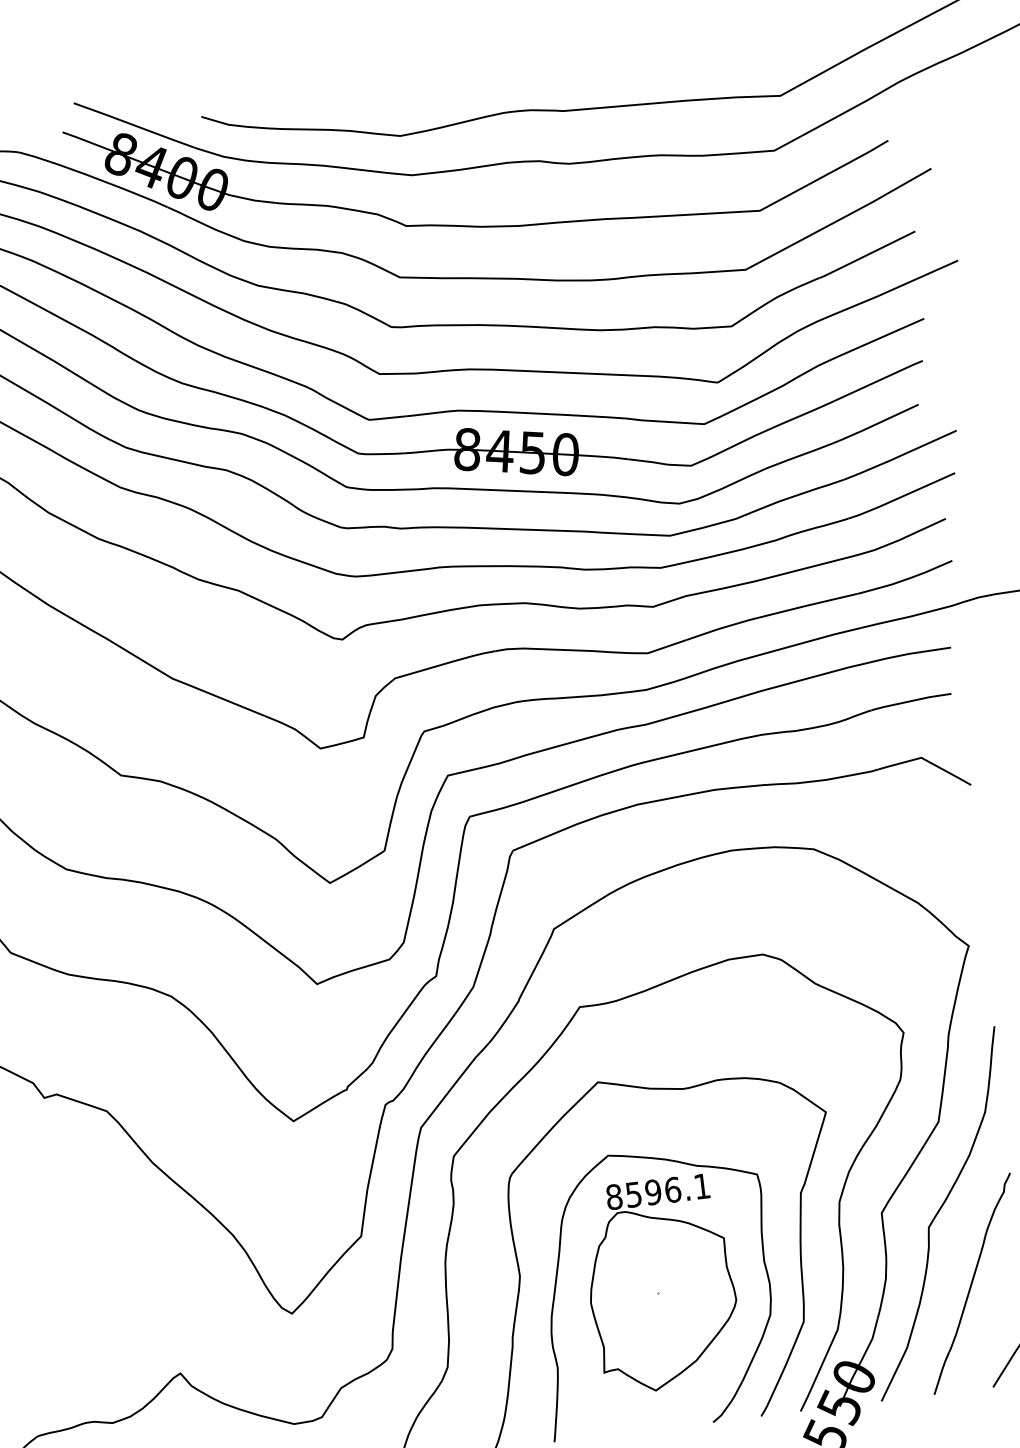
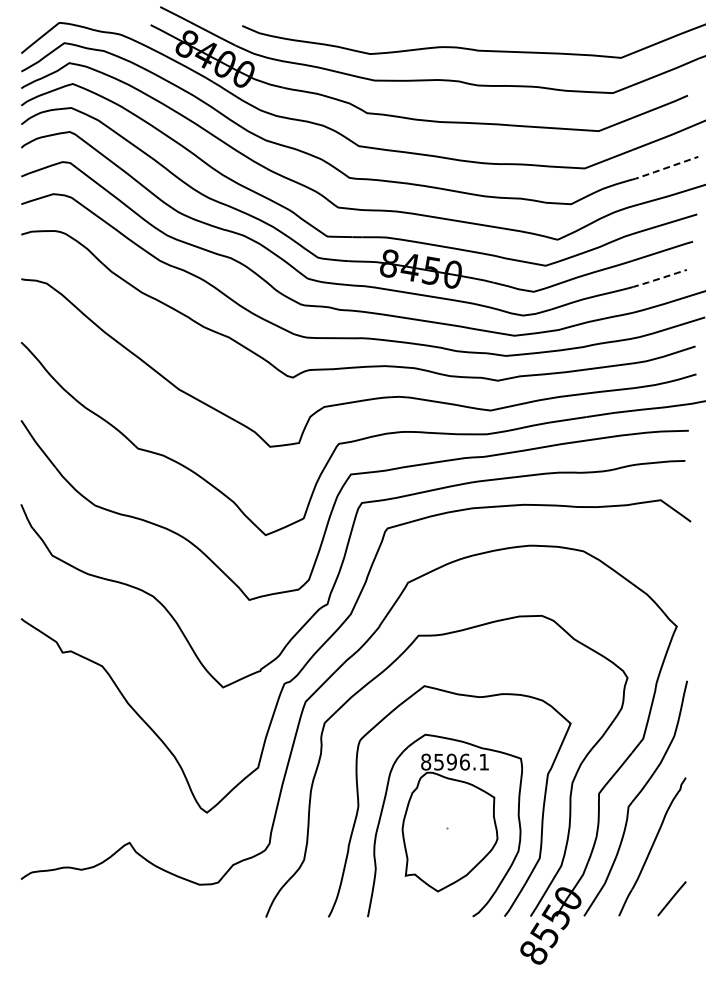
line: (866, 255) -> (664, 168), solid -> dashed
line: (877, 424) -> (658, 279), solid -> dashed

